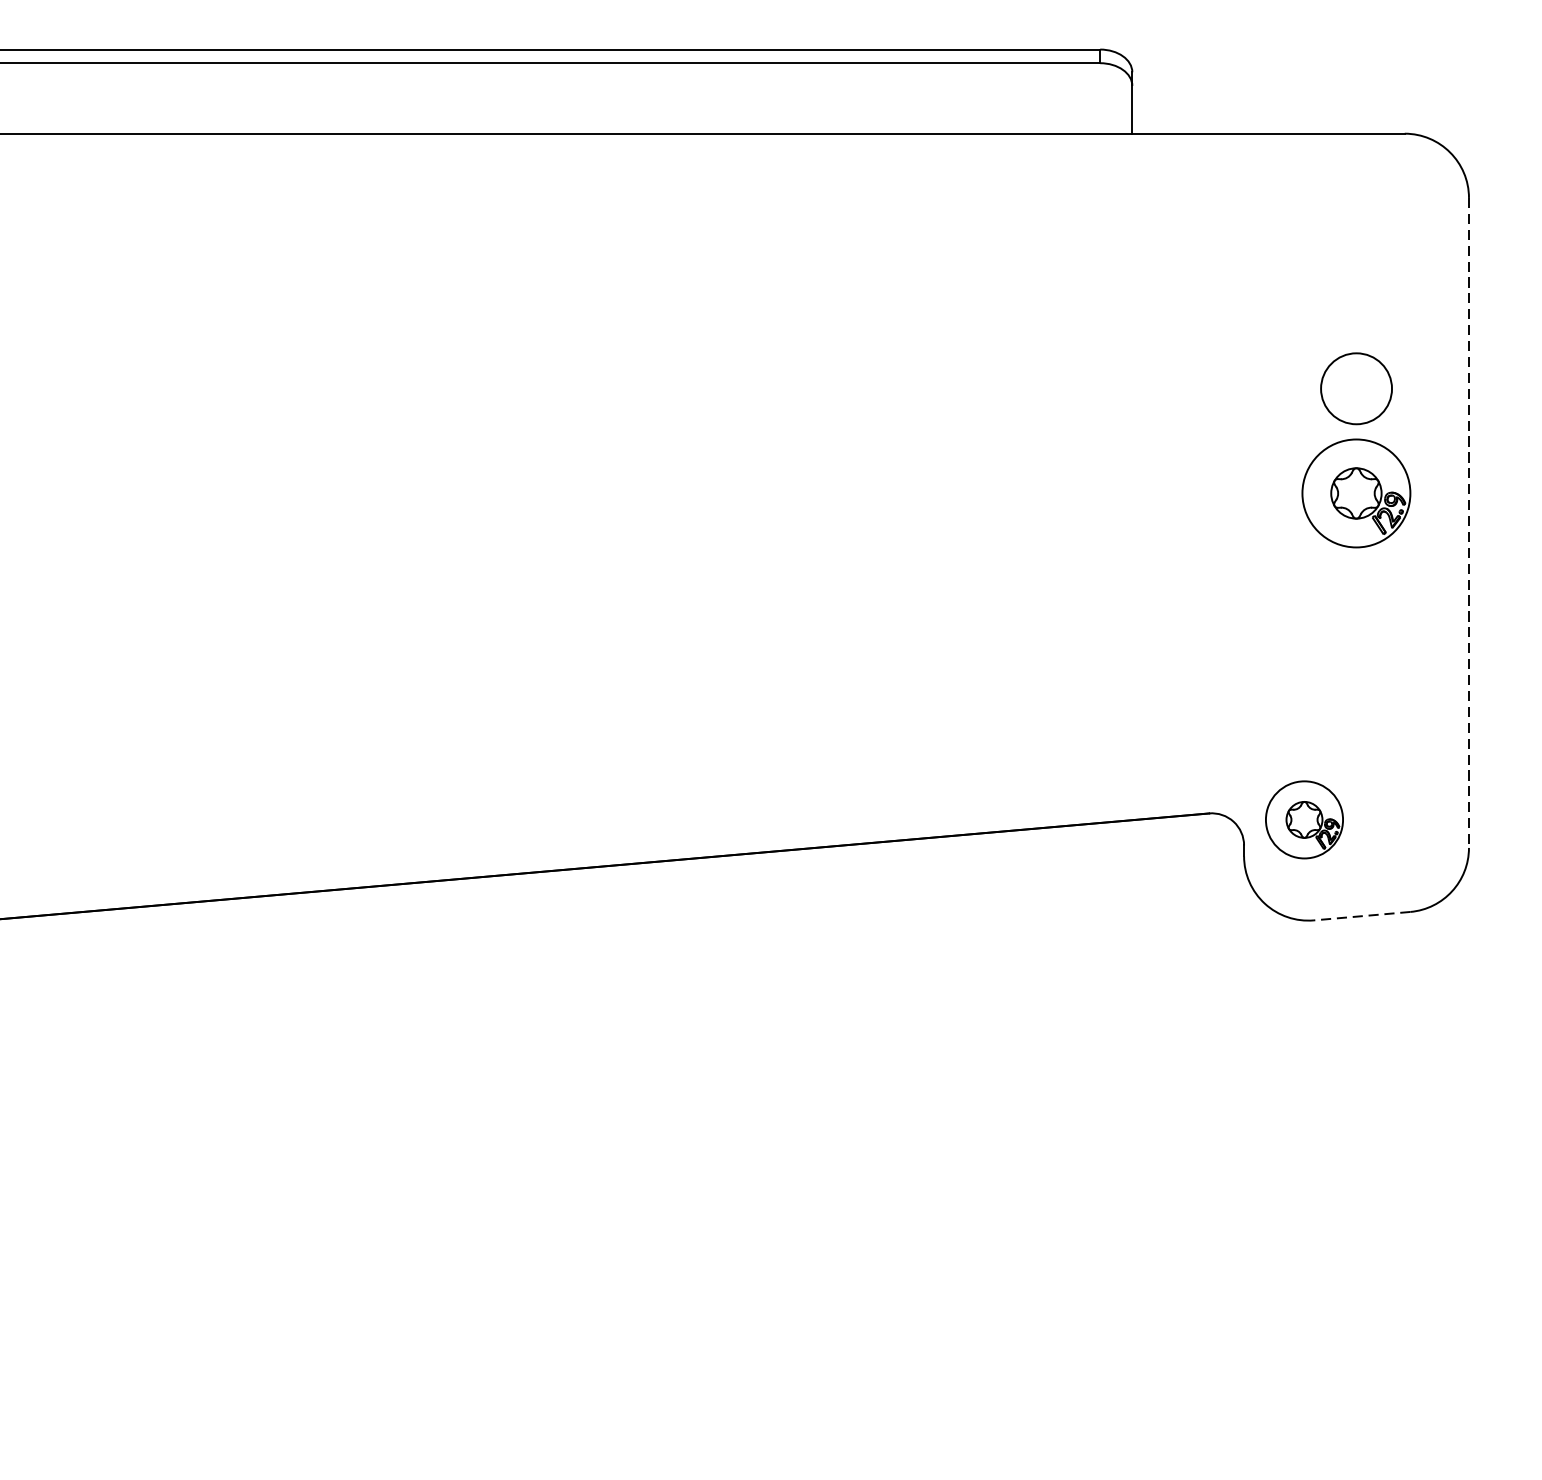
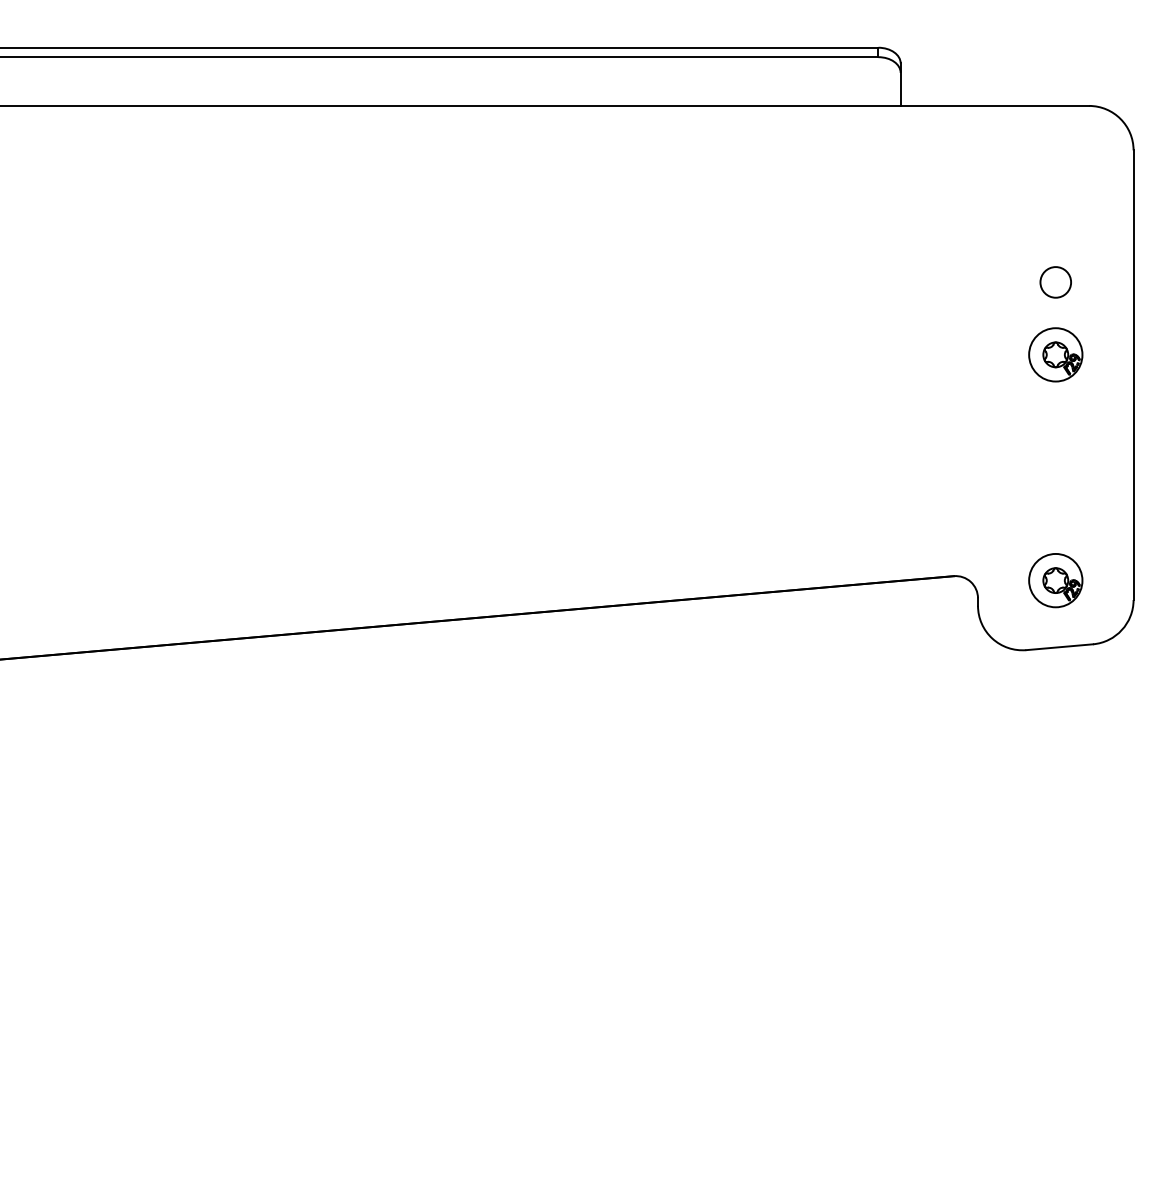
circle: (1356, 388) -> (1055, 282), size x0.62
part: (1356, 493) -> (1055, 354), size x0.71
line: (1468, 523) -> (1133, 375), dashed -> solid
part: (1304, 819) -> (1055, 580), moved
line: (1361, 916) -> (1059, 647), dashed -> solid

